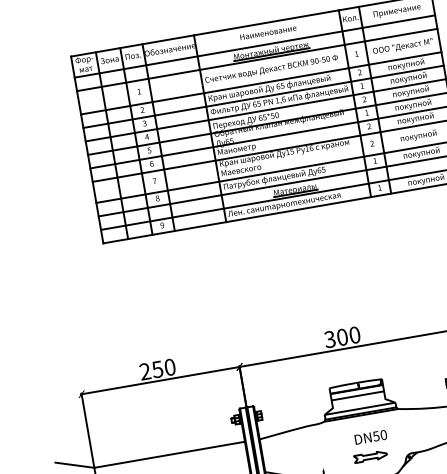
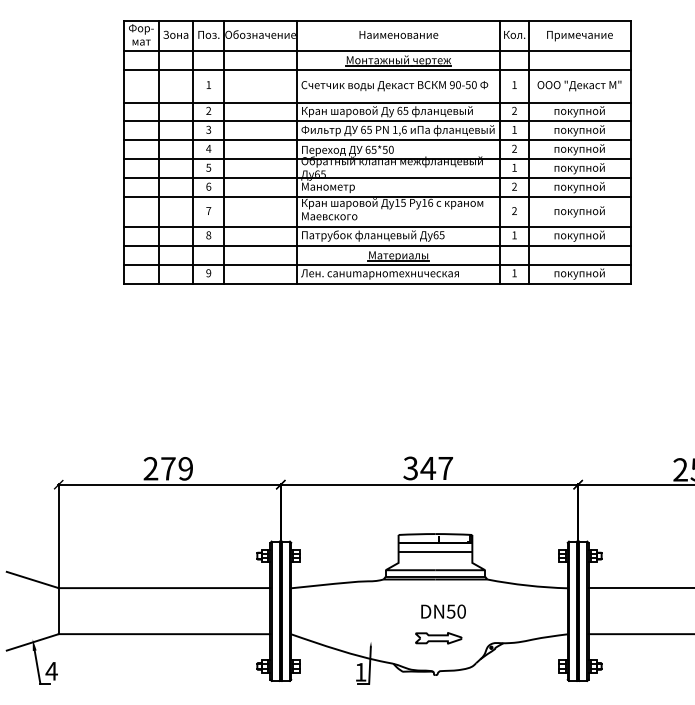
text: (348, 336) -> (436, 468), 300 -> 347
text: (163, 368) -> (176, 468), 250 -> 279

